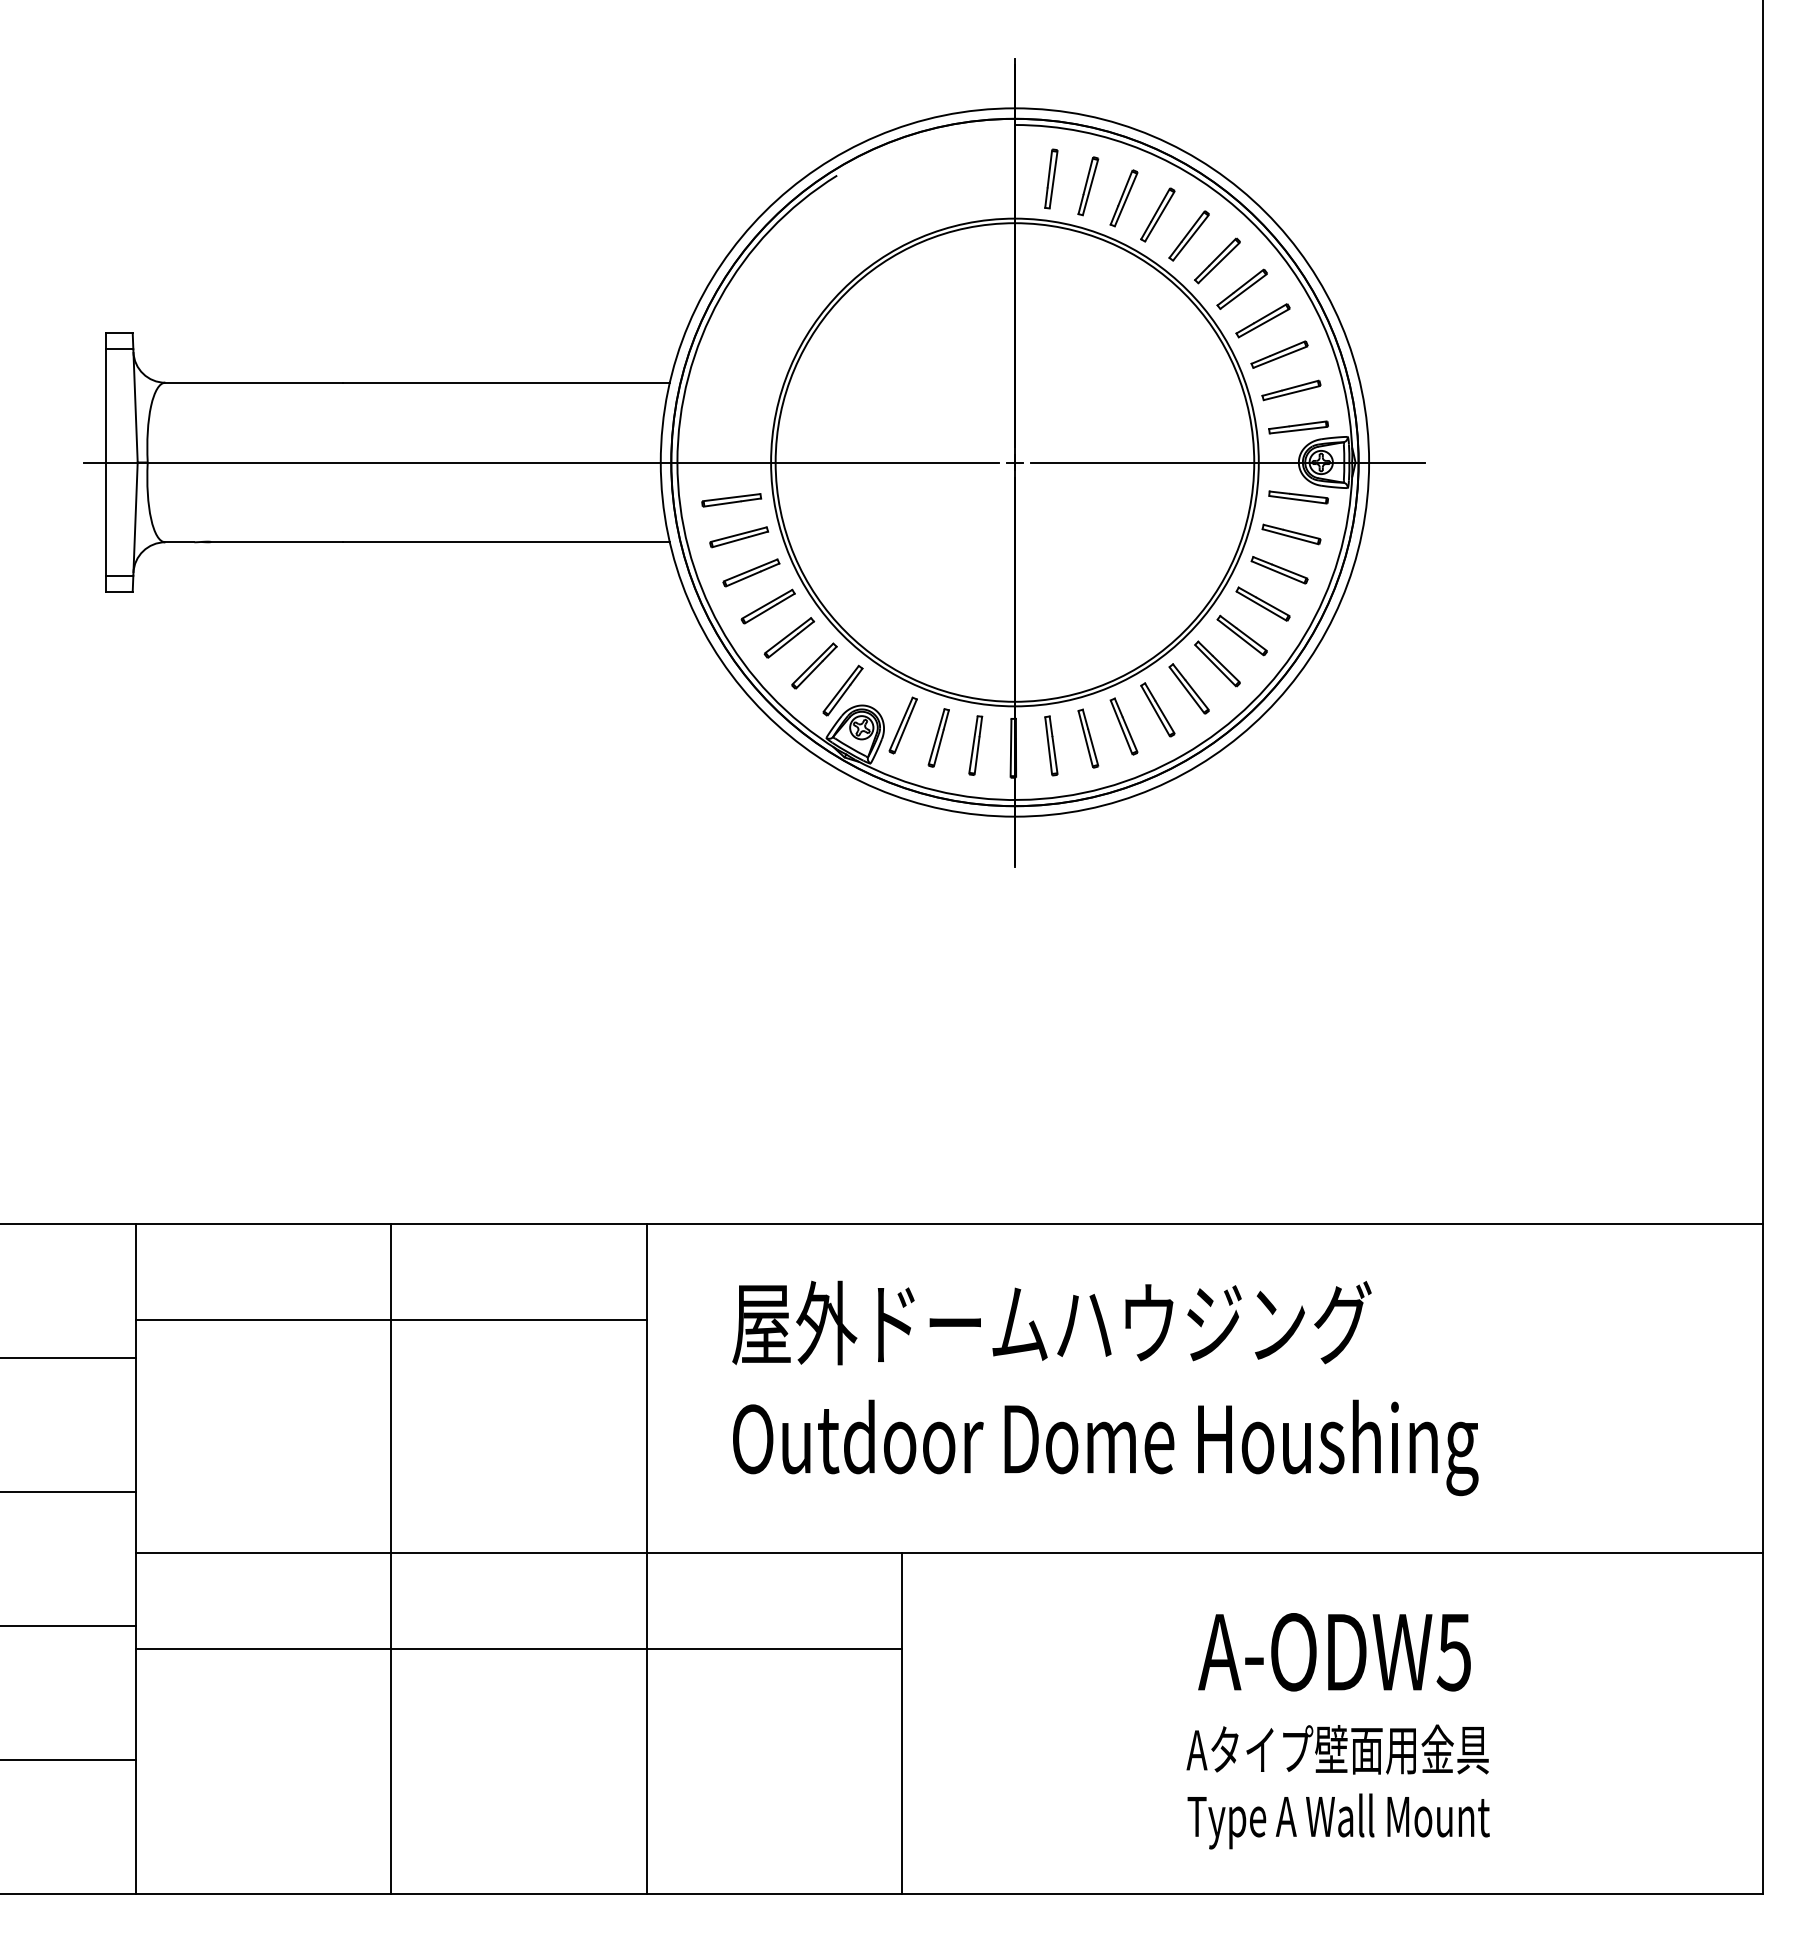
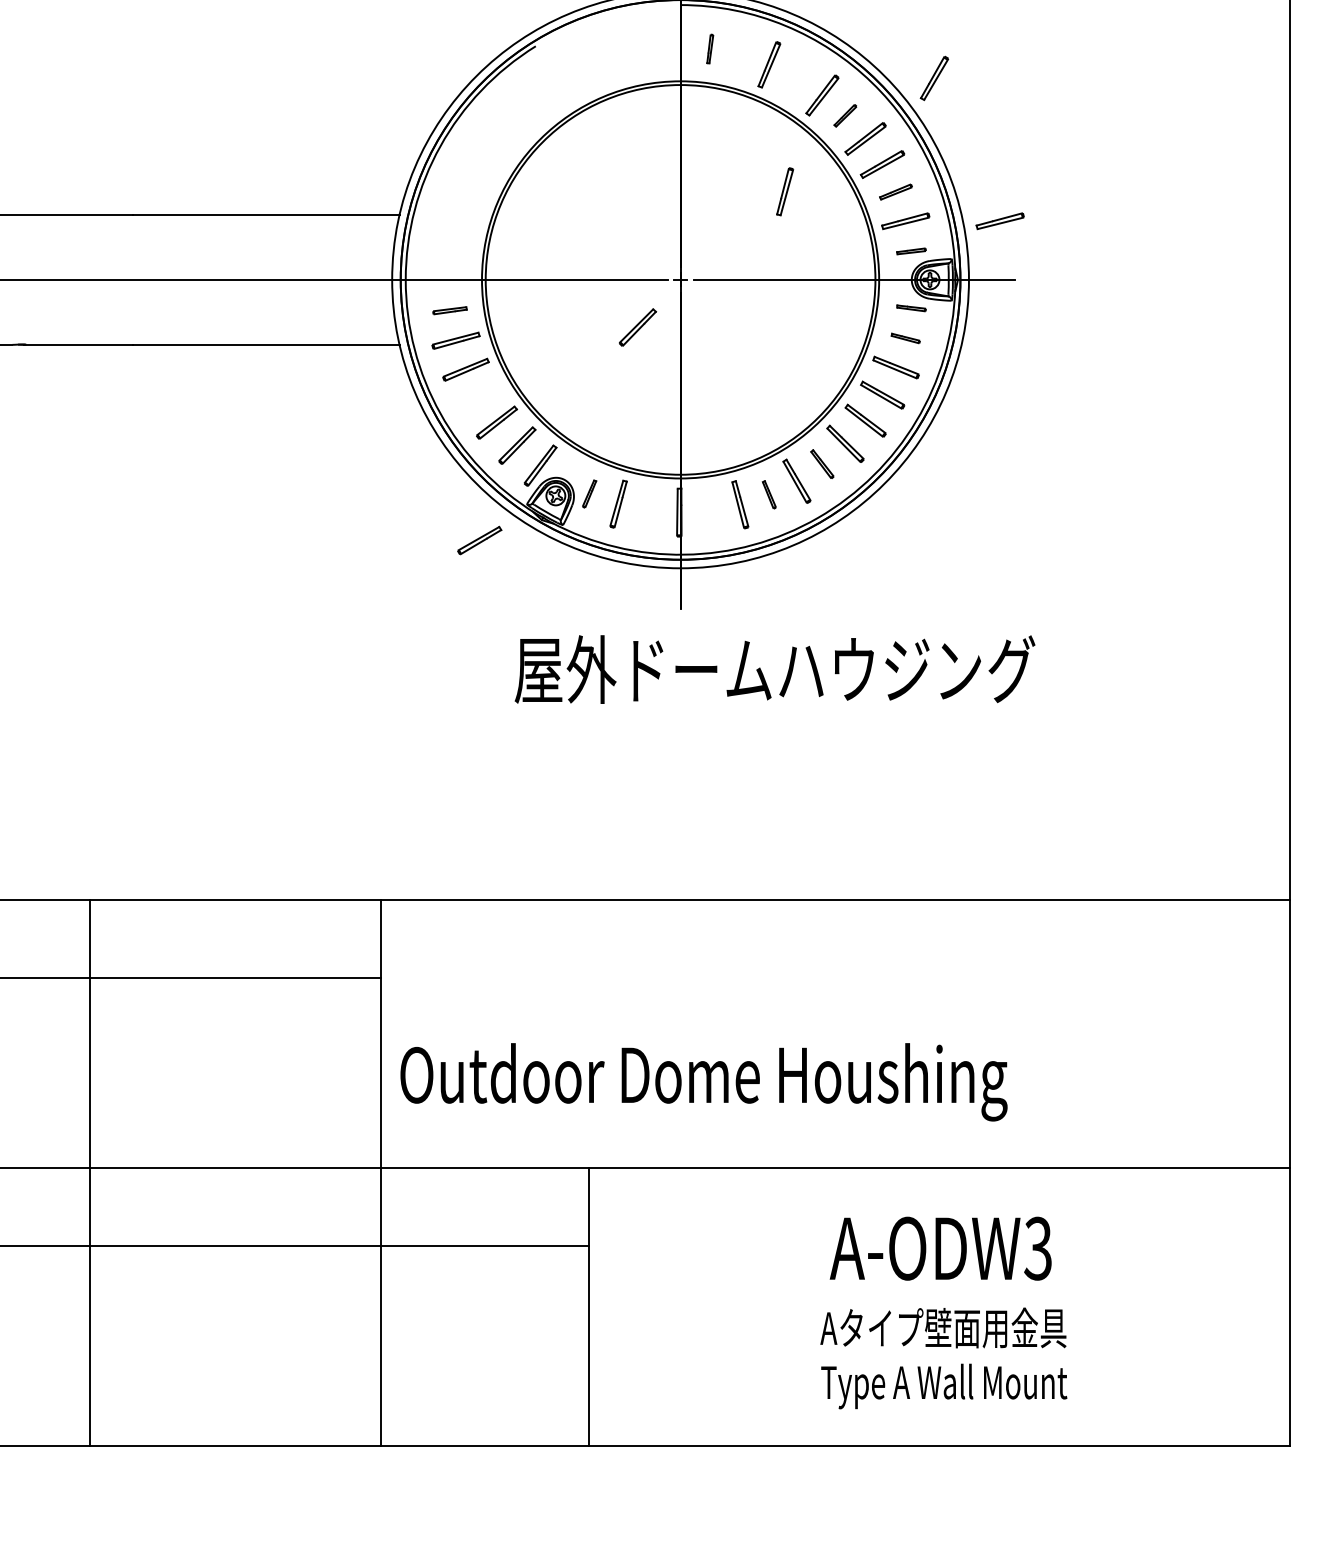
part: (1051, 178) -> (710, 48), size x0.6
part: (1088, 186) -> (785, 191), moved
part: (1157, 214) -> (934, 77), moved
part: (1217, 260) -> (845, 115), size x0.6
part: (1279, 354) -> (896, 191), size x0.7
part: (1407, 390) -> (1000, 221), added
part: (1298, 427) -> (911, 251), size x0.6
part: (1298, 497) -> (911, 308), size x0.6
part: (731, 500) -> (449, 310), size x0.7
part: (962, 520) -> (637, 327), added
part: (1291, 534) -> (905, 338), size x0.6
part: (767, 606) -> (479, 540), moved
part: (1188, 688) -> (821, 463), size x0.7
part: (902, 725) -> (589, 494), size x0.6
part: (1123, 726) -> (768, 494), size x0.6
part: (975, 745) -> (648, 510), removed
part: (1051, 745) -> (710, 510), removed
text: (1051, 1322) -> (774, 669), moved
text: (1105, 1447) -> (703, 1081), moved
line: (391, 1559) -> (89, 1173), moved
text: (1453, 1652) -> (1037, 1248), A-ODW5 -> A-ODW3

